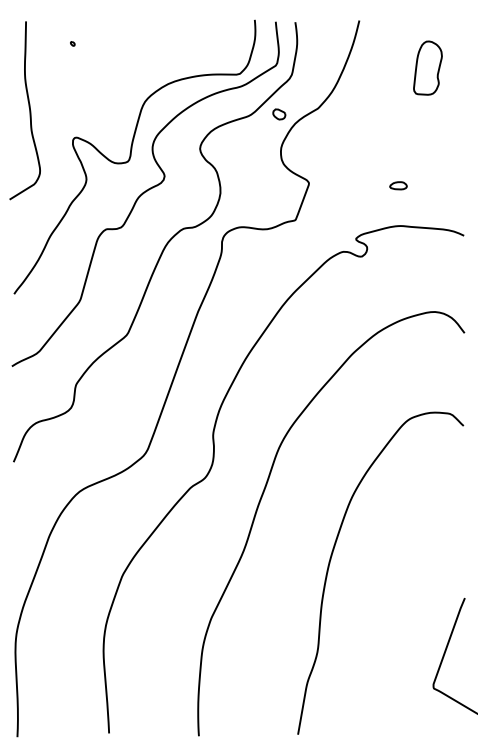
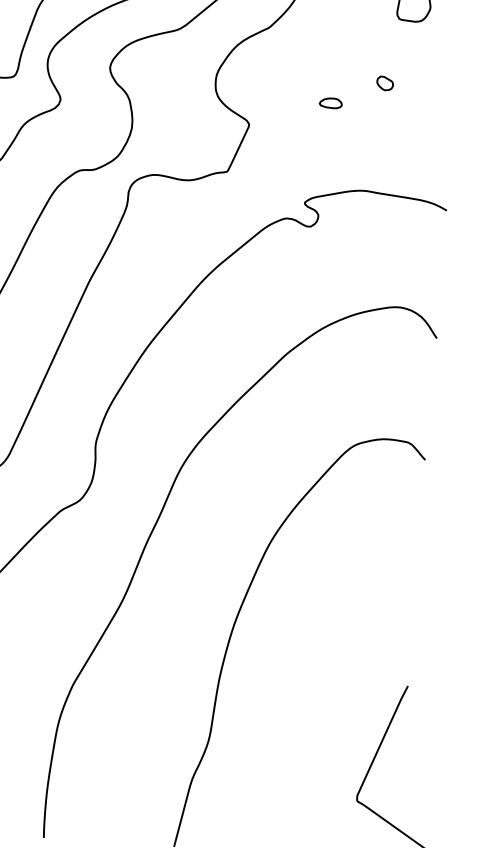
part: (279, 114) -> (385, 83), moved
part: (398, 185) -> (330, 102), moved

